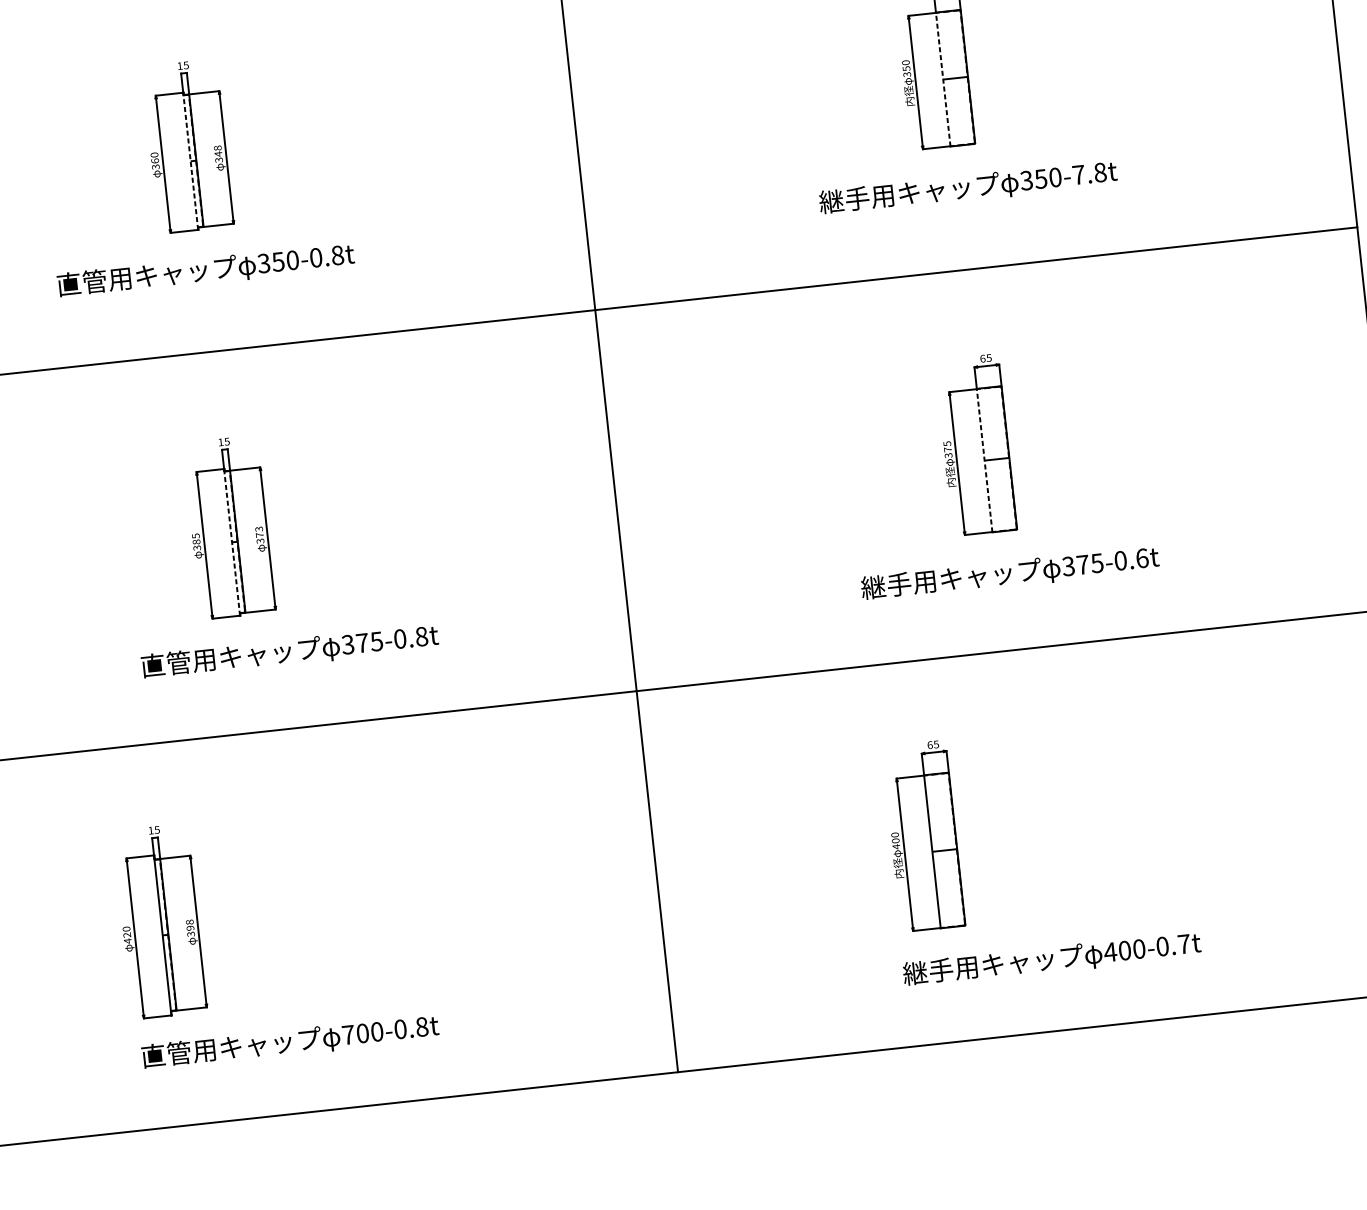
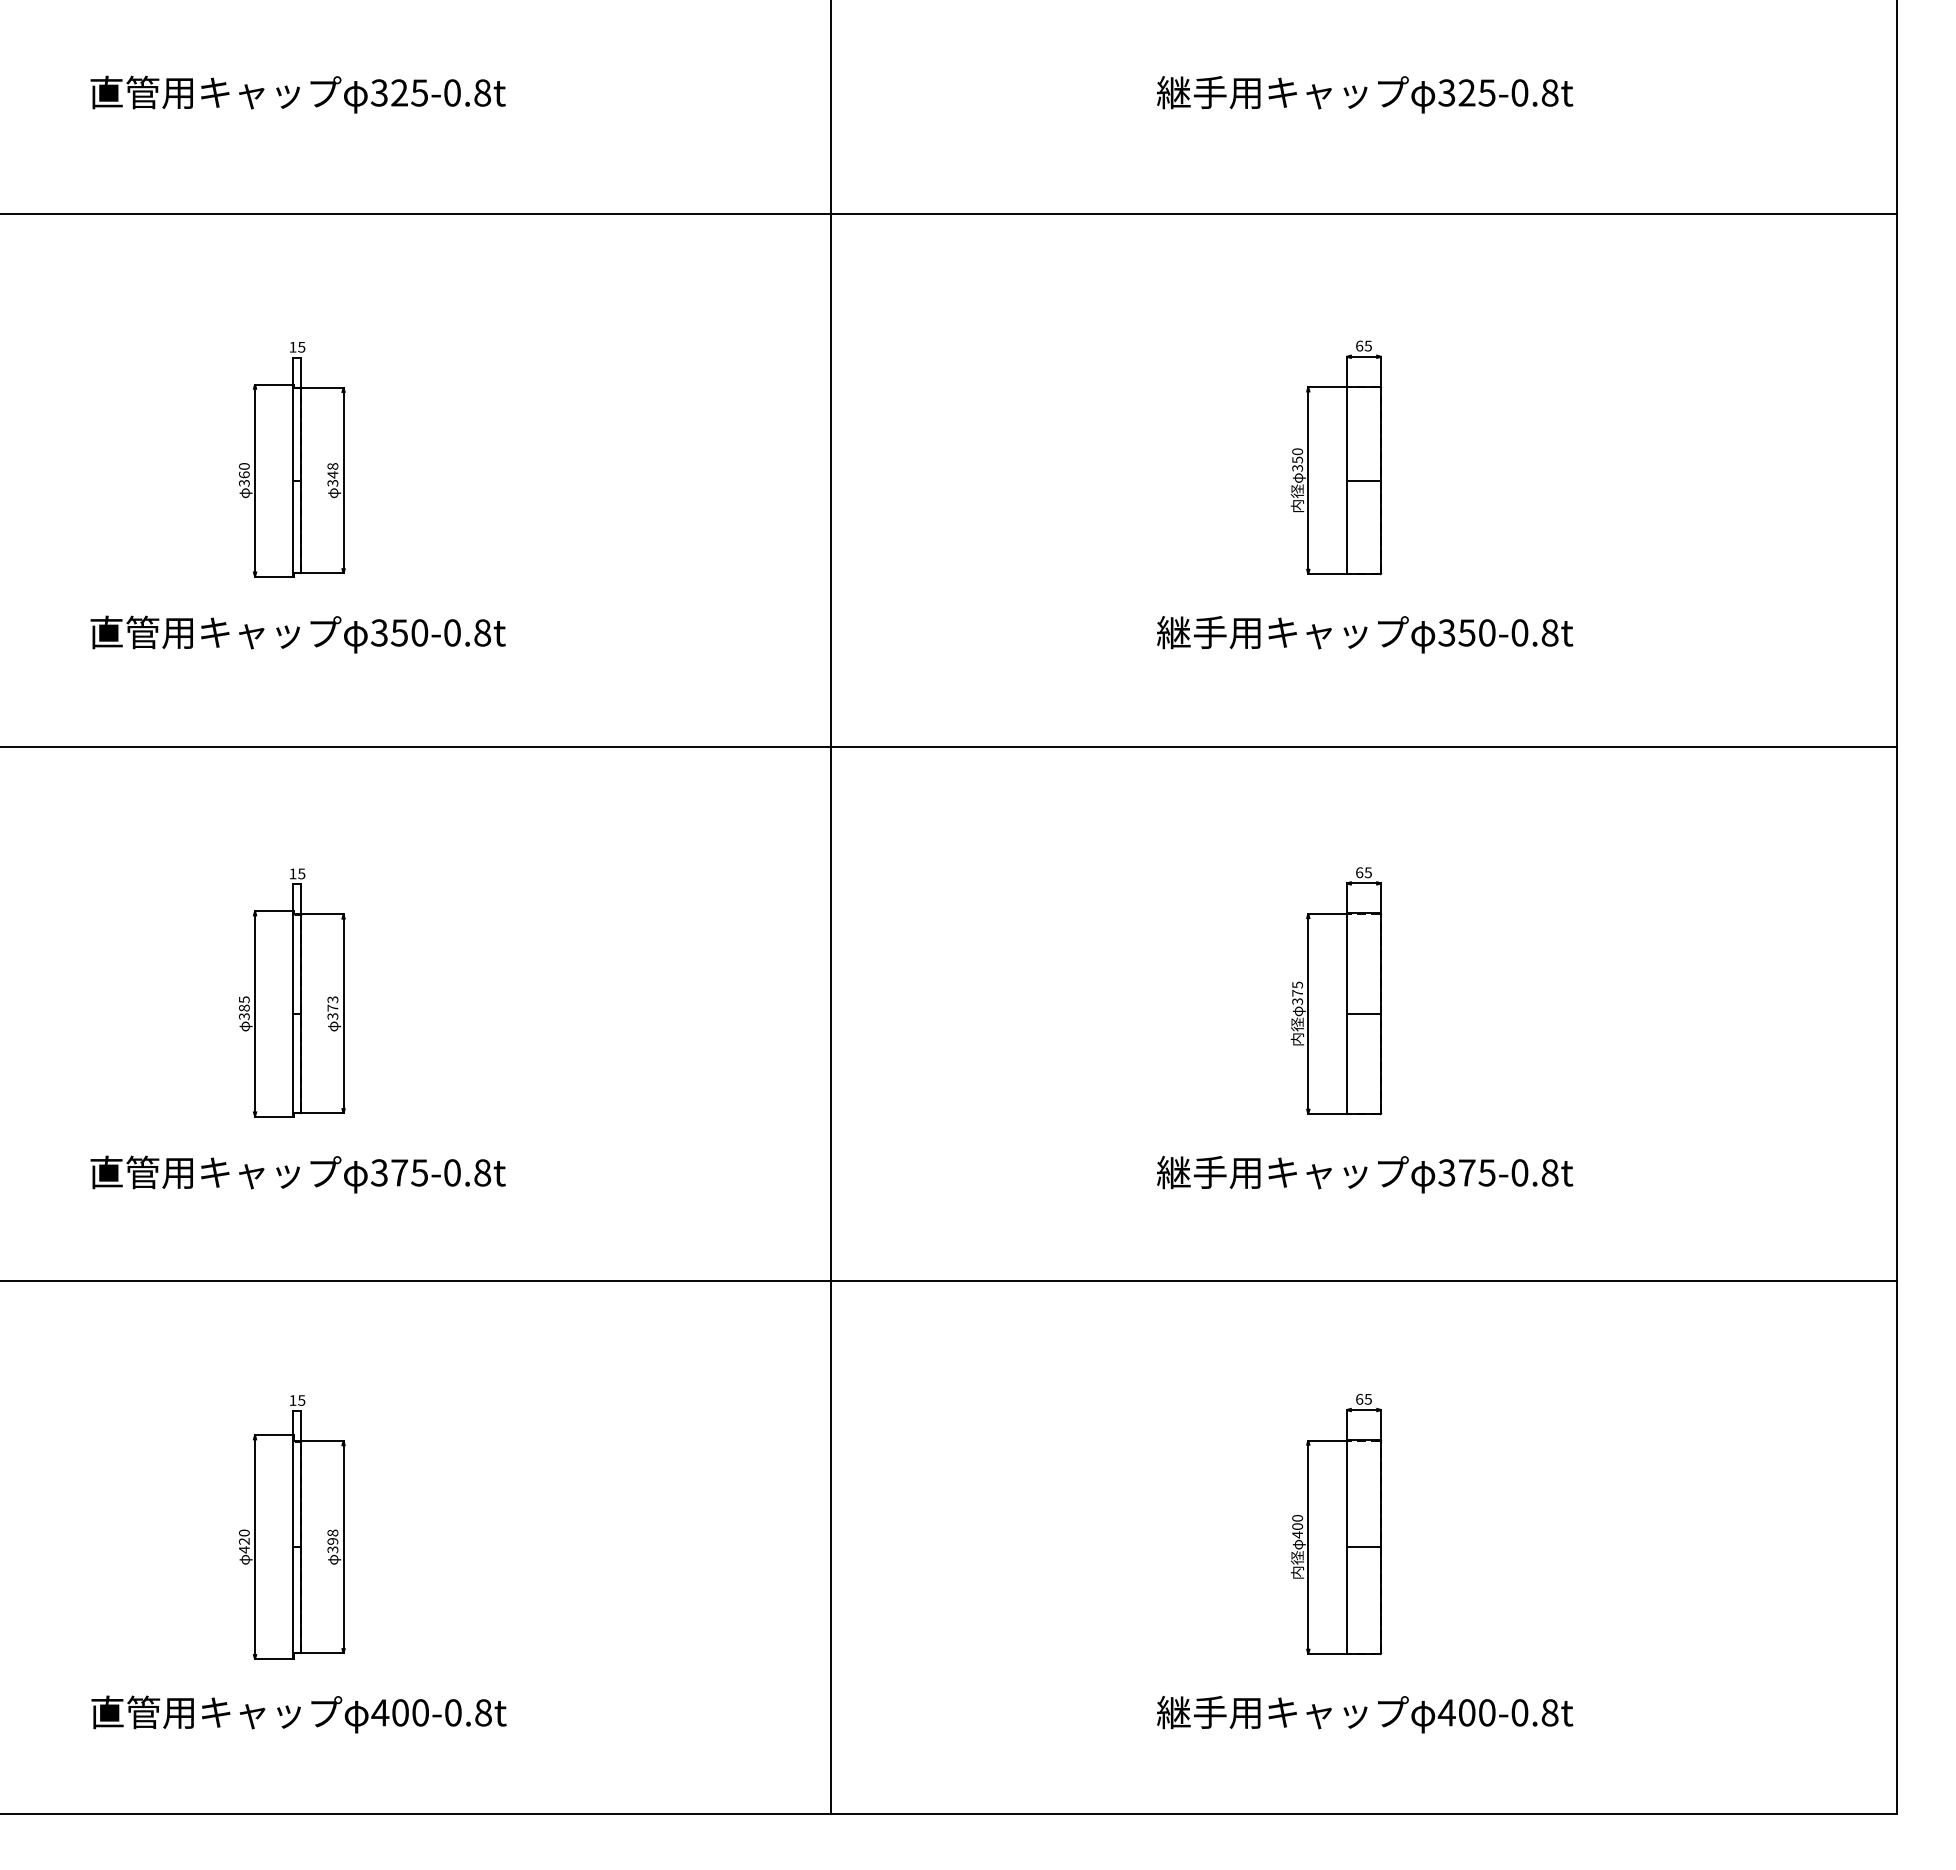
line: (943, 79) -> (1346, 480), dashed -> solid
line: (190, 161) -> (293, 480), dashed -> solid
text: (1078, 174) -> (1519, 632), 350-7.8t -> 350-0.8t
line: (984, 460) -> (1346, 1013), dashed -> solid
line: (232, 542) -> (293, 1013), dashed -> solid
text: (1141, 558) -> (1549, 1172), 375-0.6t -> 375-0.8t
text: (289, 652) -> (297, 1174), moved
part: (923, 836) -> (1336, 1524), moved
part: (160, 921) -> (292, 1527), moved
text: (1183, 944) -> (1549, 1712), 400-0.7t -> 400-0.8t
text: (348, 1034) -> (380, 1712), 700-0.8t -> 400-0.8t

